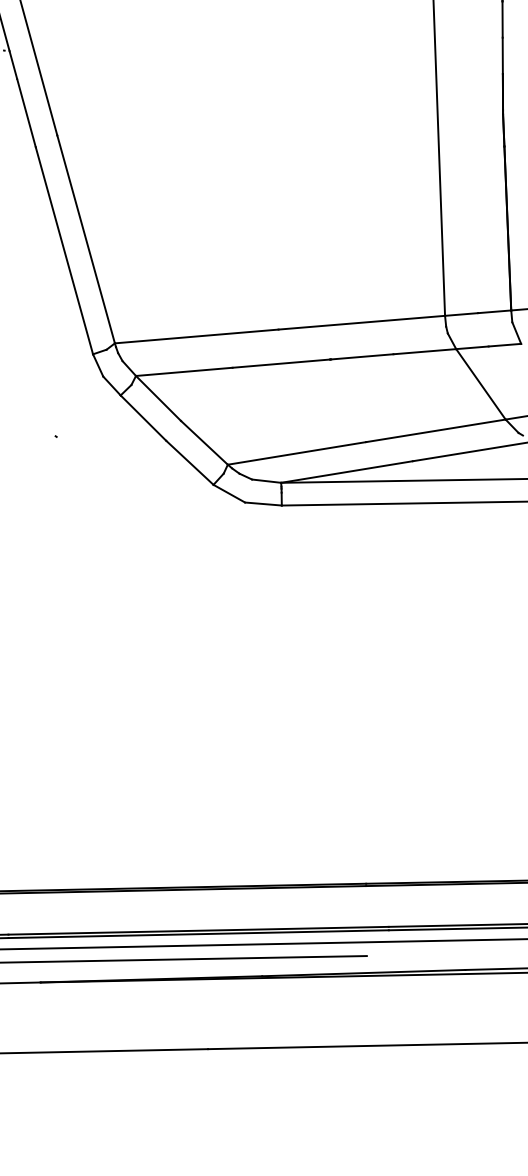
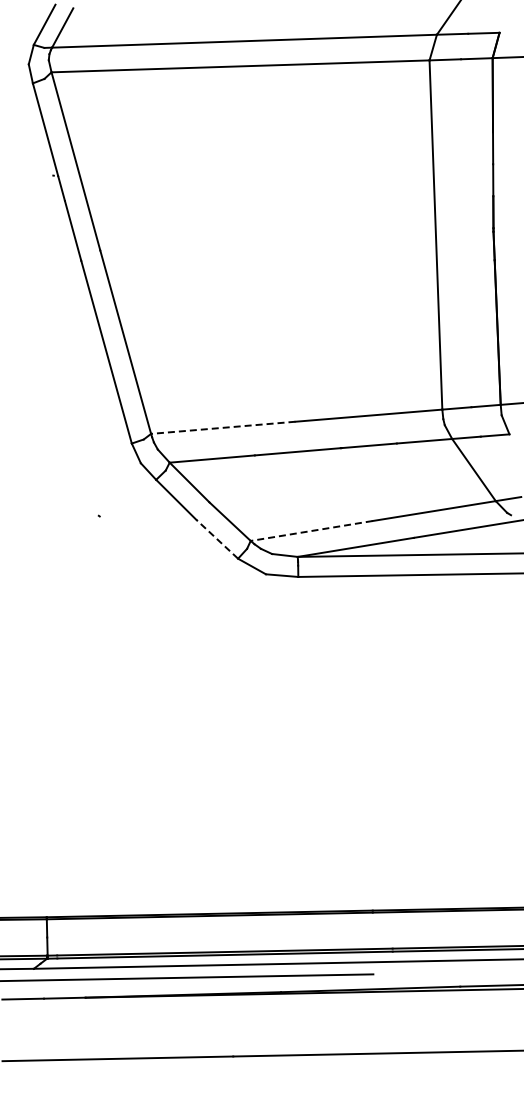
line: (195, 336) -> (222, 427), solid -> dashed
line: (296, 452) -> (311, 530), solid -> dashed
line: (190, 463) -> (217, 539), solid -> dashed

